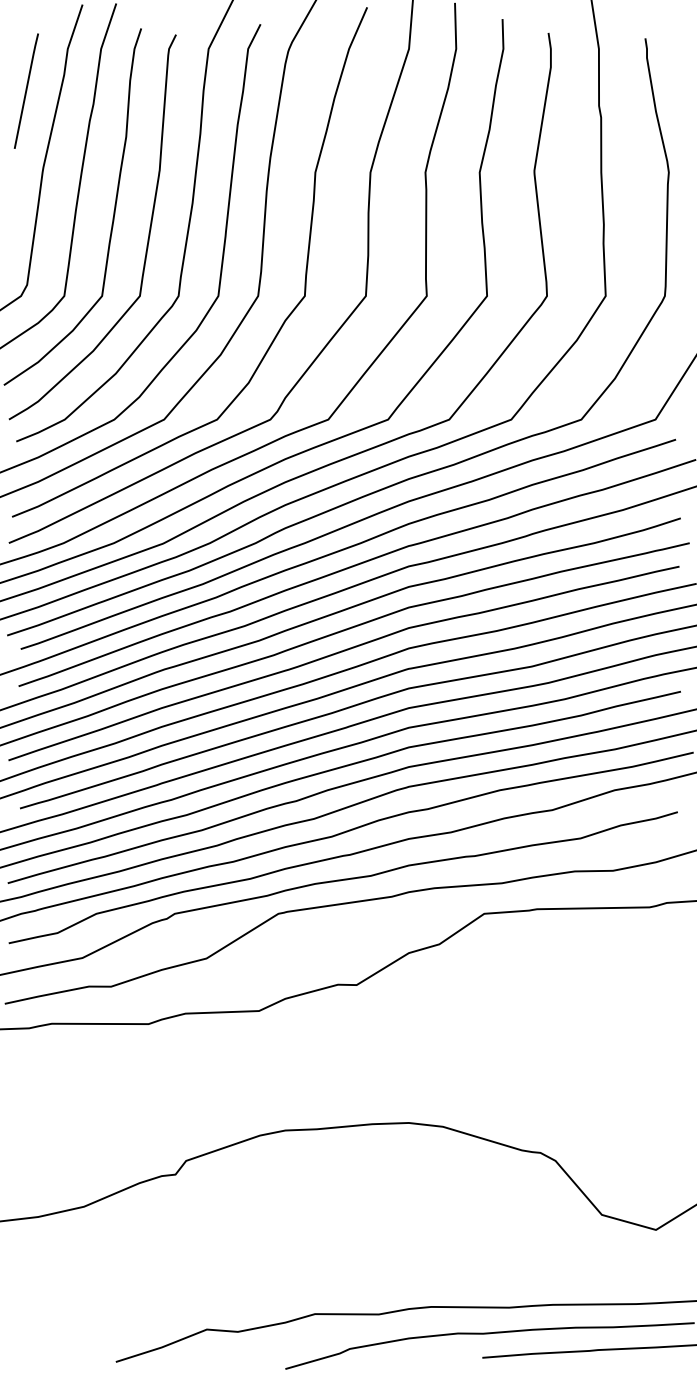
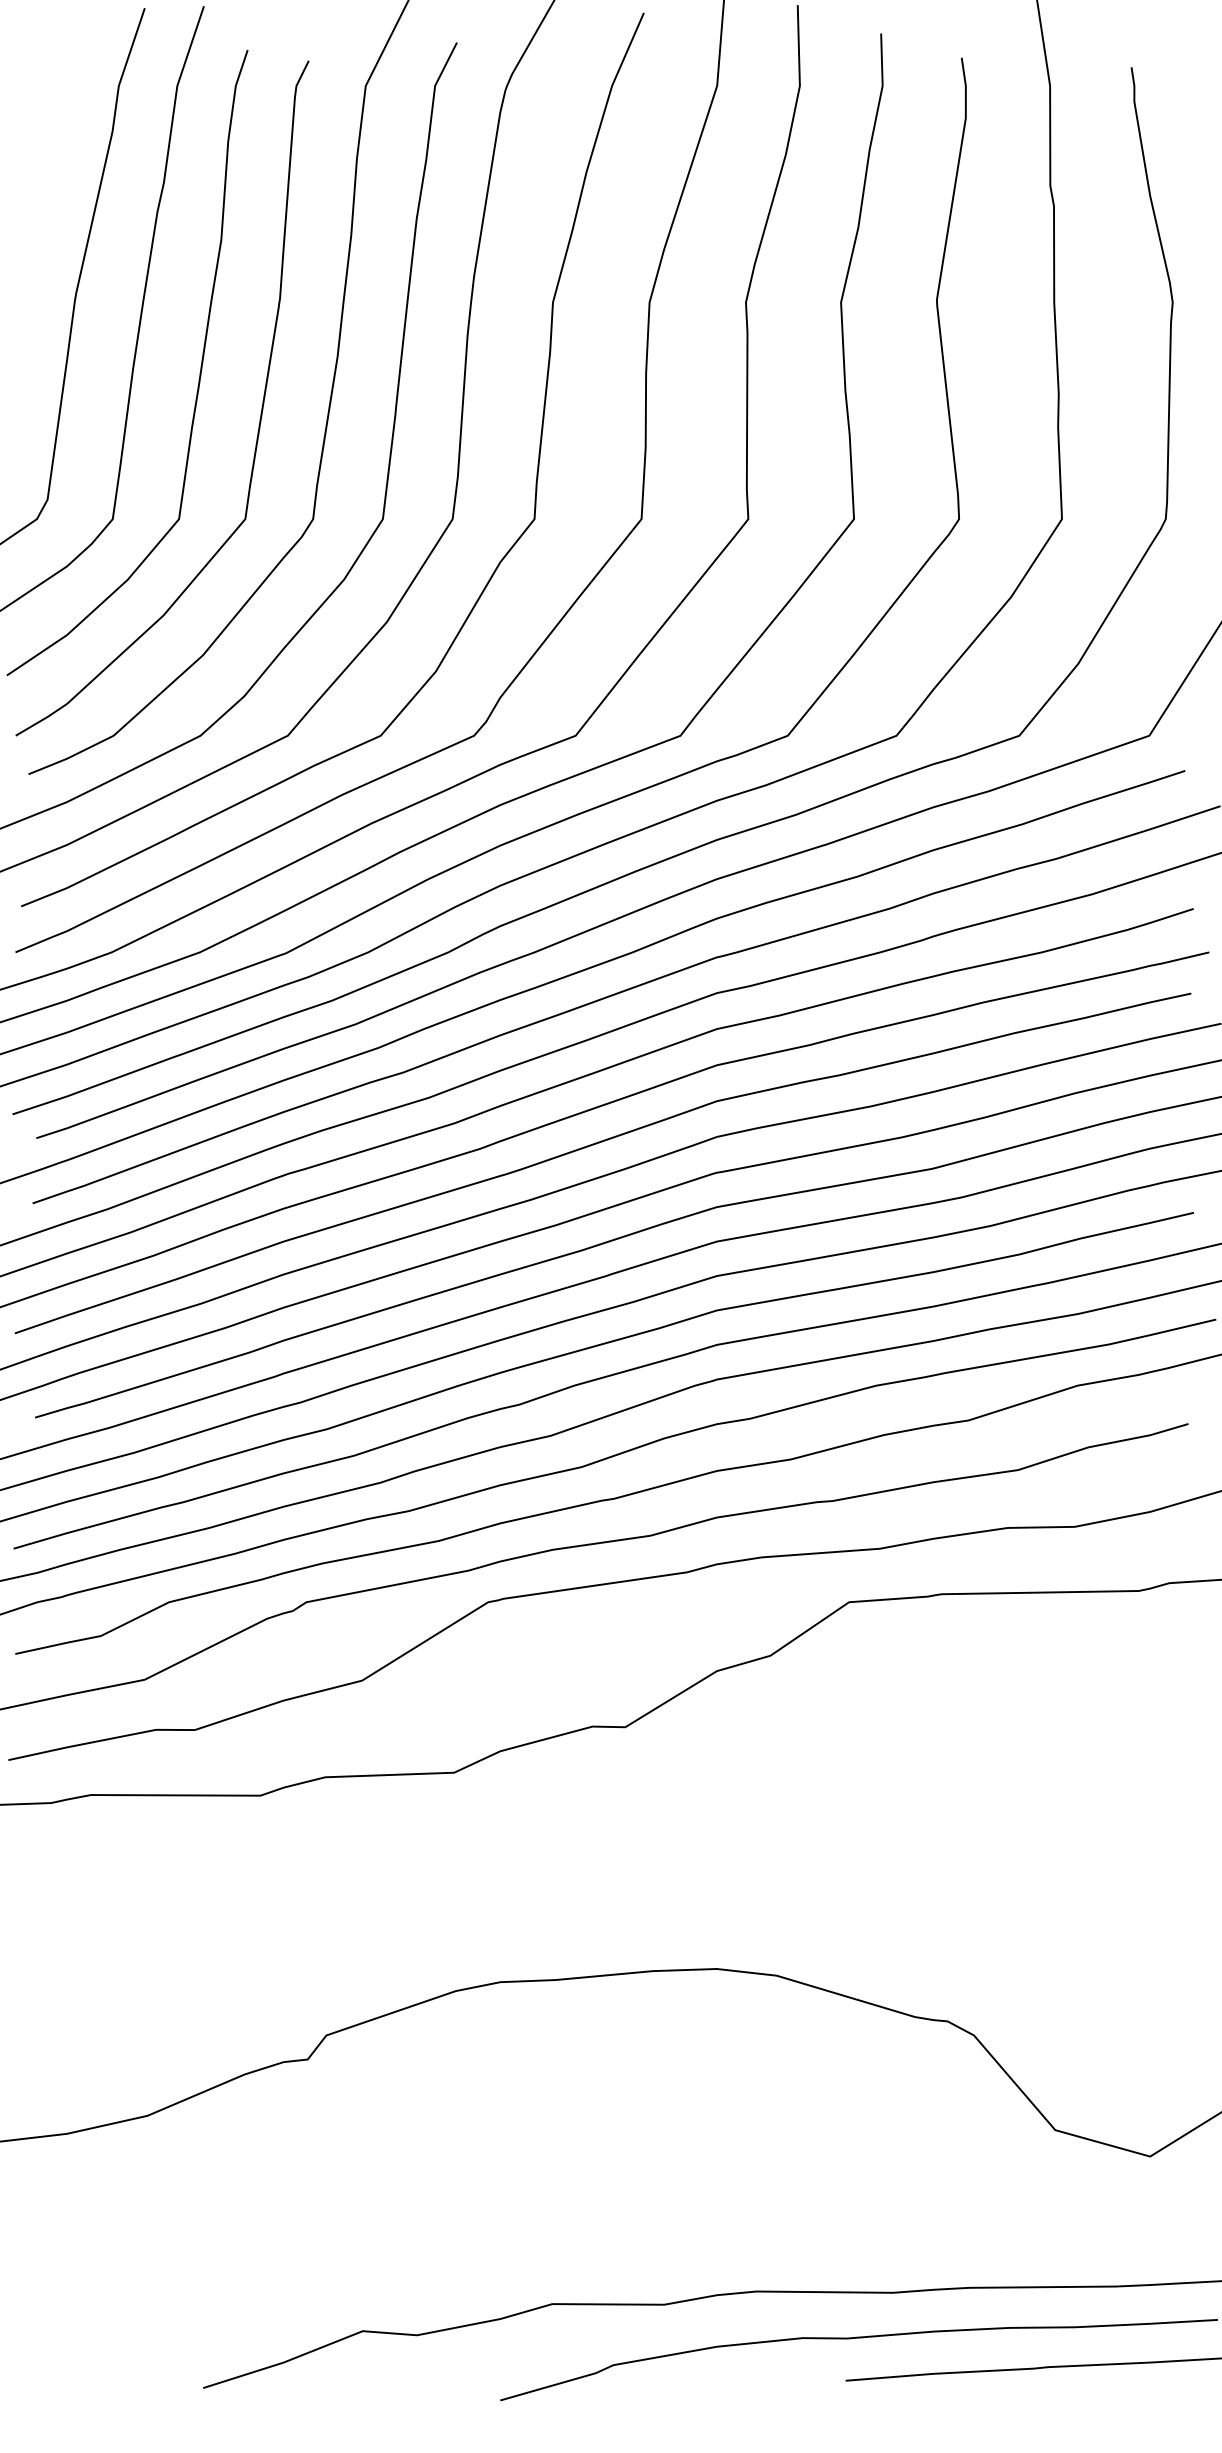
line: (25, 90) -> (44, 158), removed

